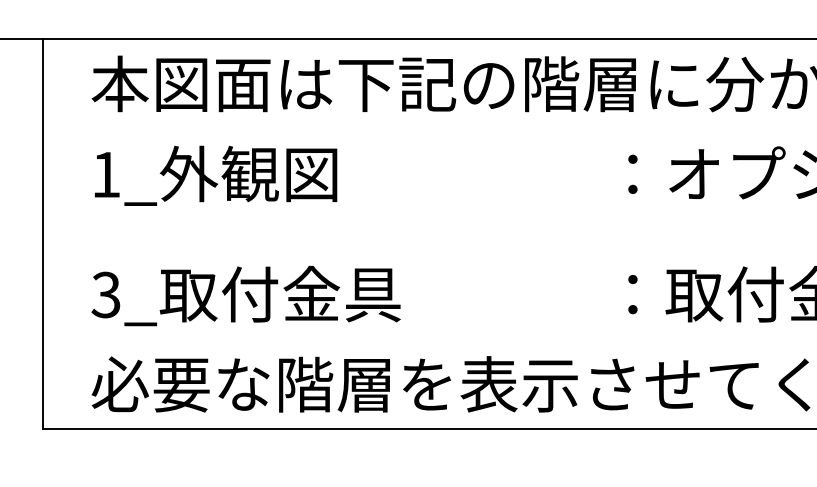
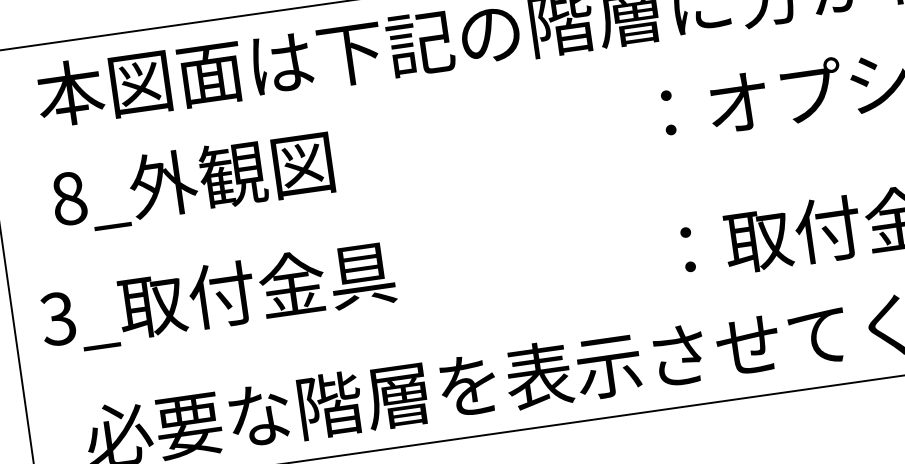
text: (106, 174) -> (69, 198), 1_ -> 8_
text: (245, 295) -> (217, 296), moved

